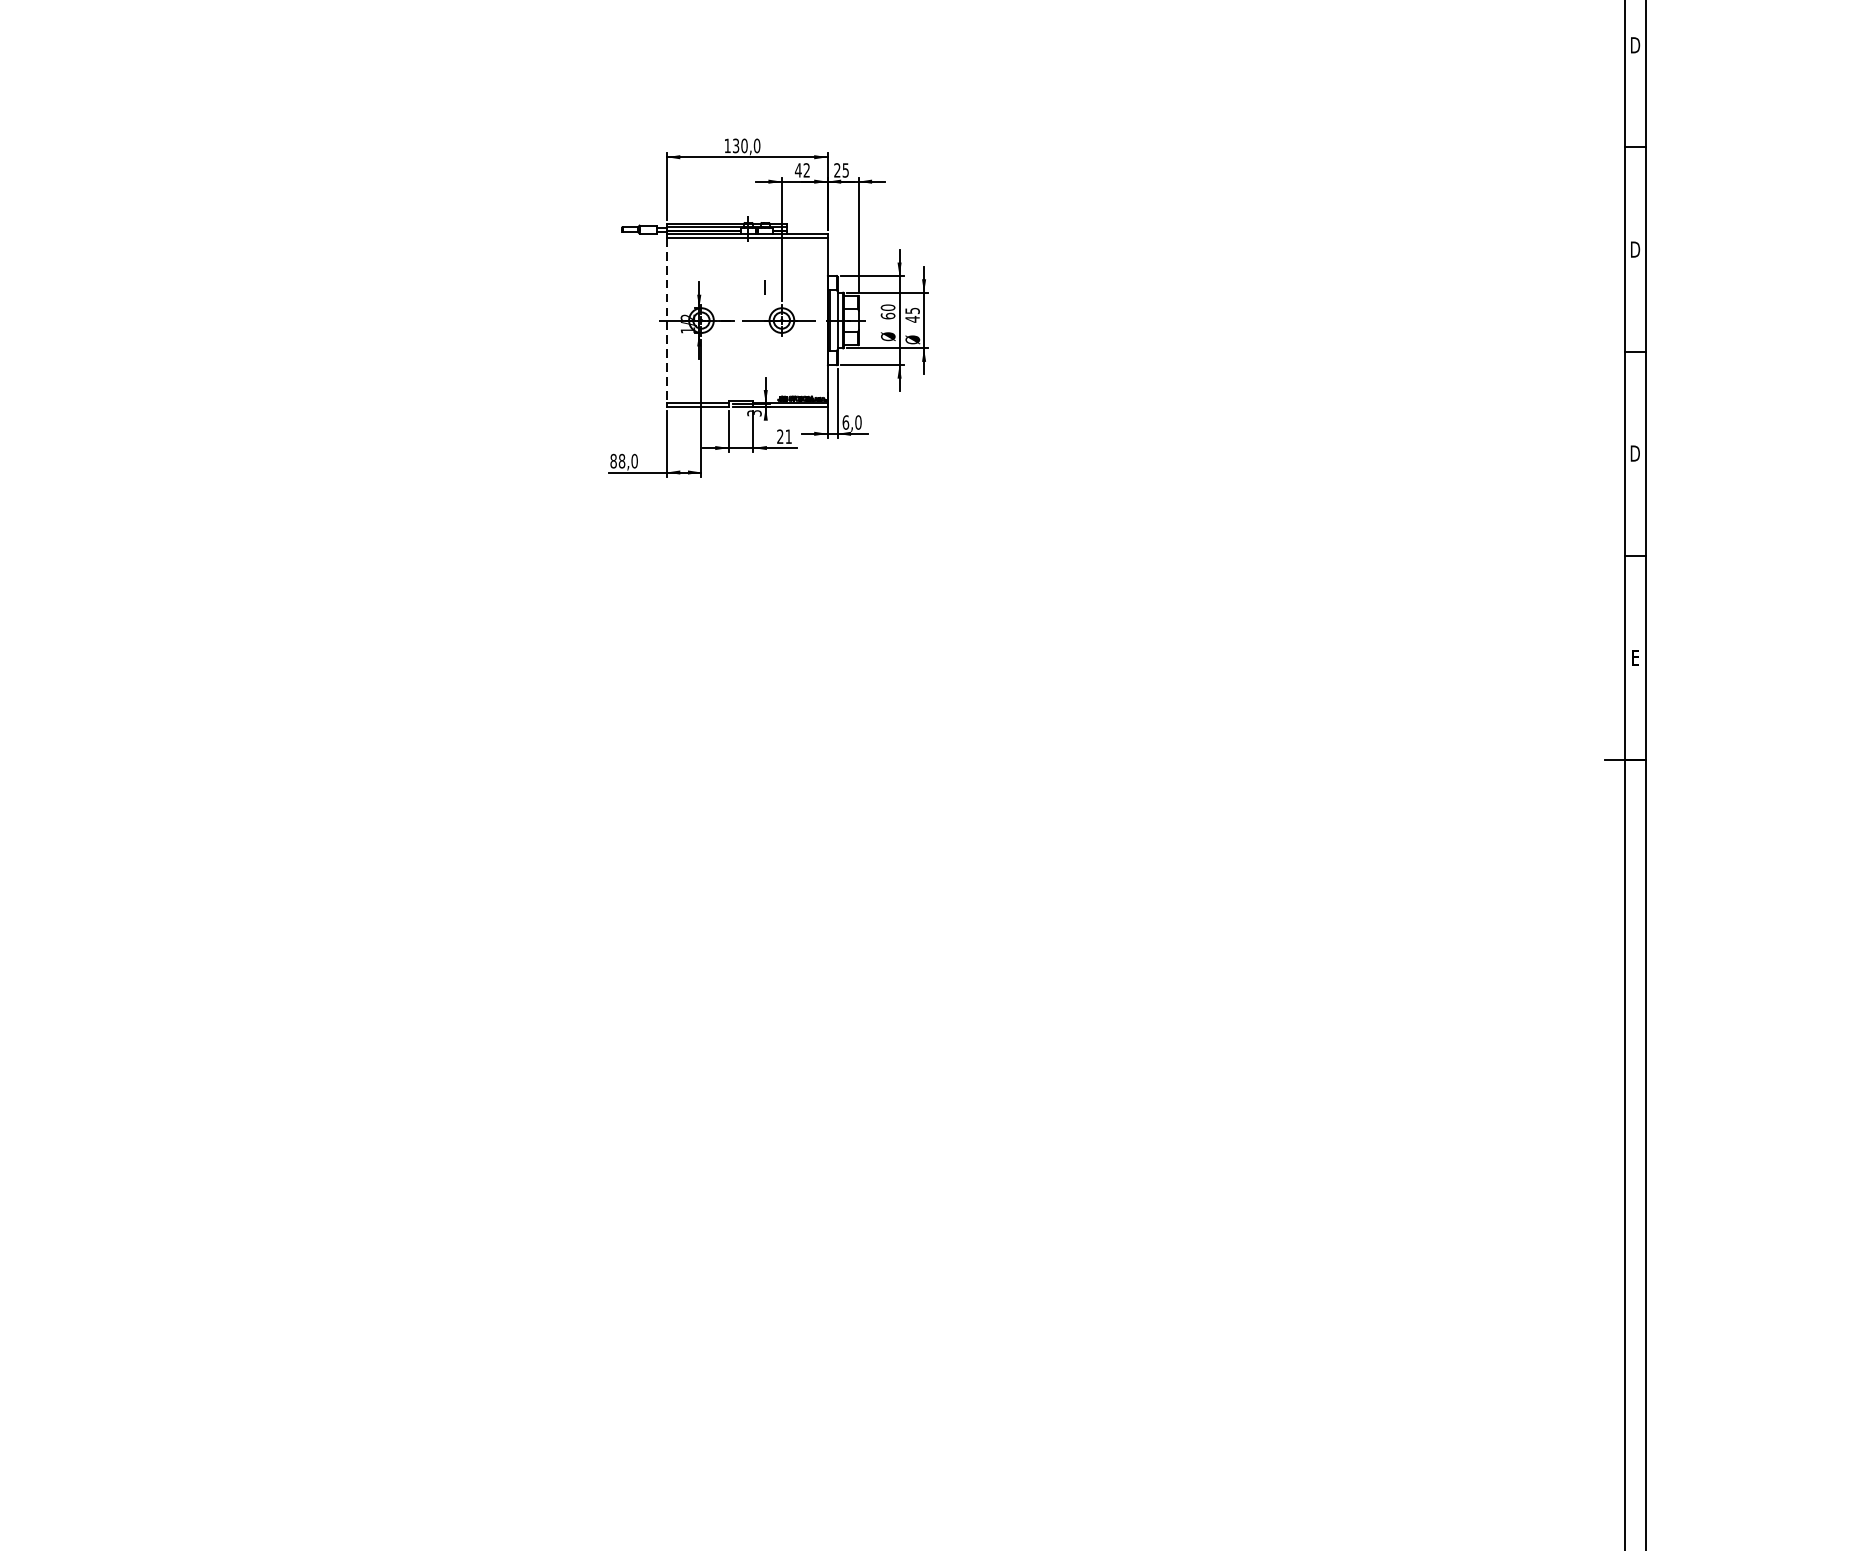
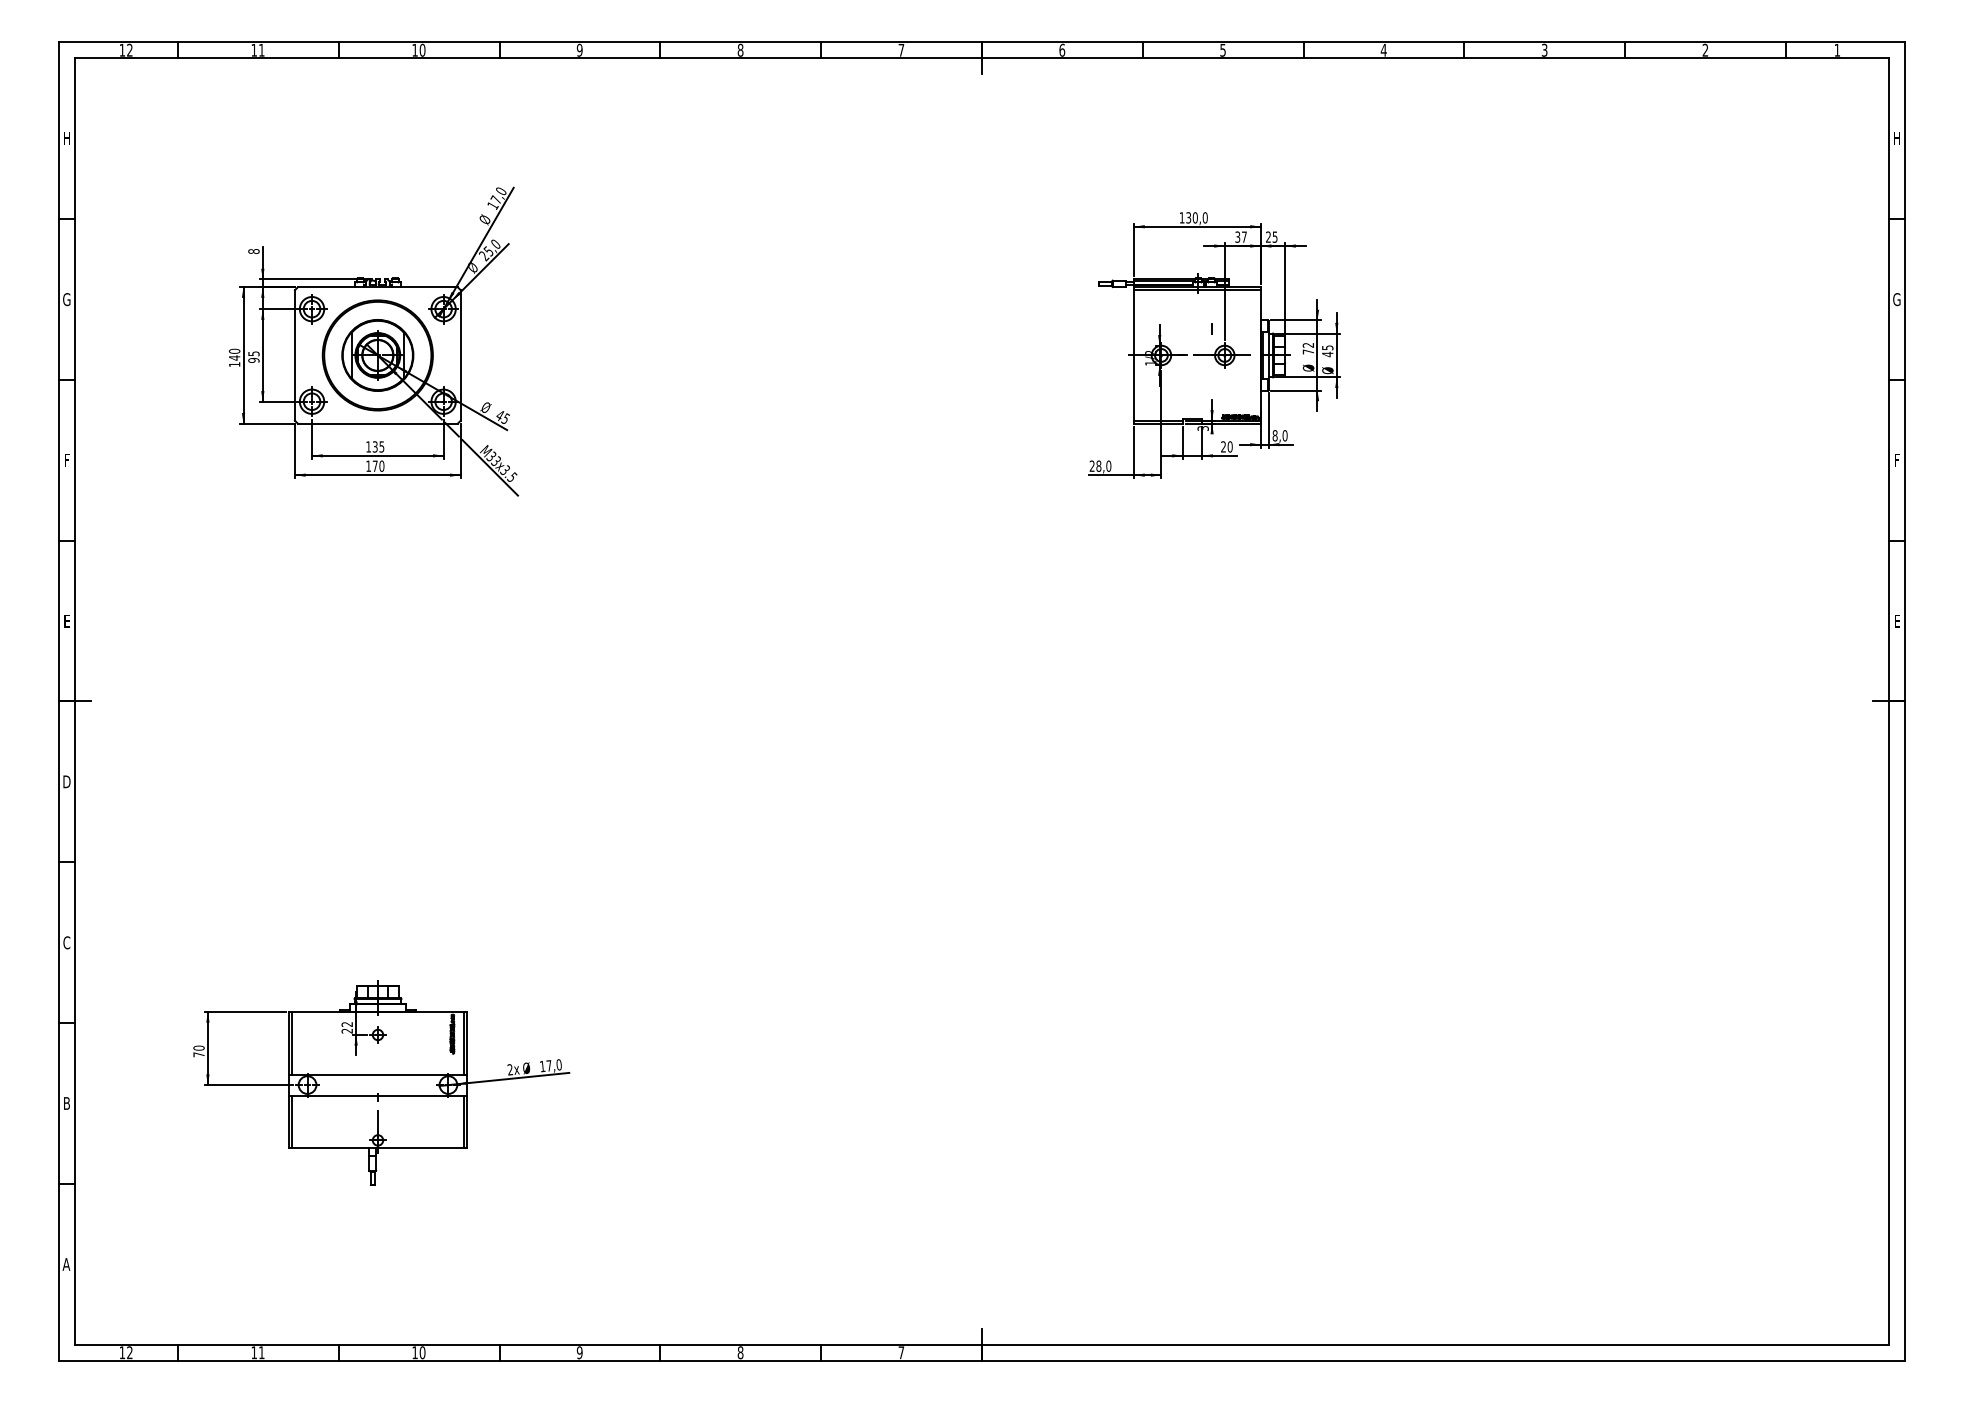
text: (1634, 45) -> (1896, 138), D -> H
text: (801, 169) -> (1240, 236), 42 -> 37
text: (1634, 249) -> (1896, 299), D -> G
text: (888, 311) -> (1308, 348), 60 -> 72
line: (667, 320) -> (1134, 355), dashed -> solid
text: (844, 422) -> (1274, 435), 6,0 -> 8,0
text: (787, 436) -> (1229, 446), 21 -> 20
text: (1634, 452) -> (1896, 459), D -> F
text: (612, 460) -> (1091, 465), 88,0 -> 28,0

